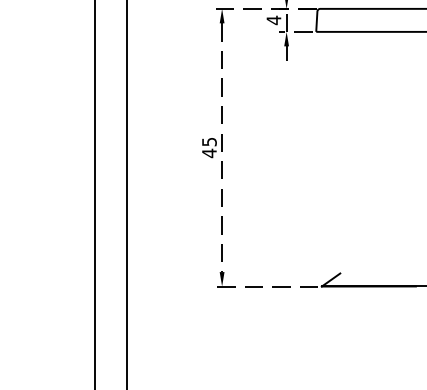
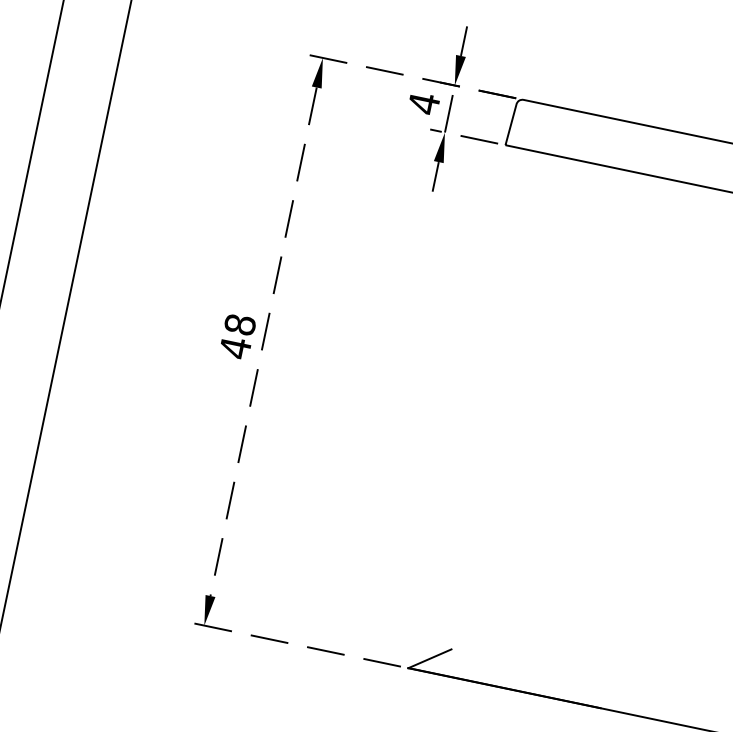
text: (209, 141) -> (240, 323), 45 -> 48

